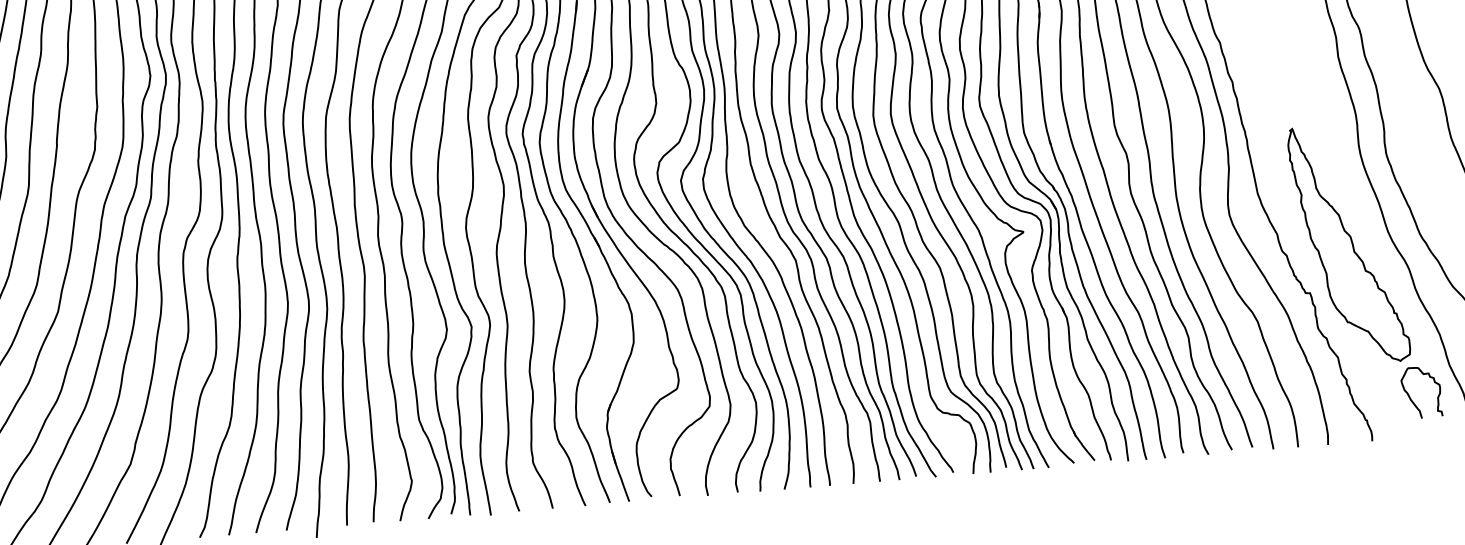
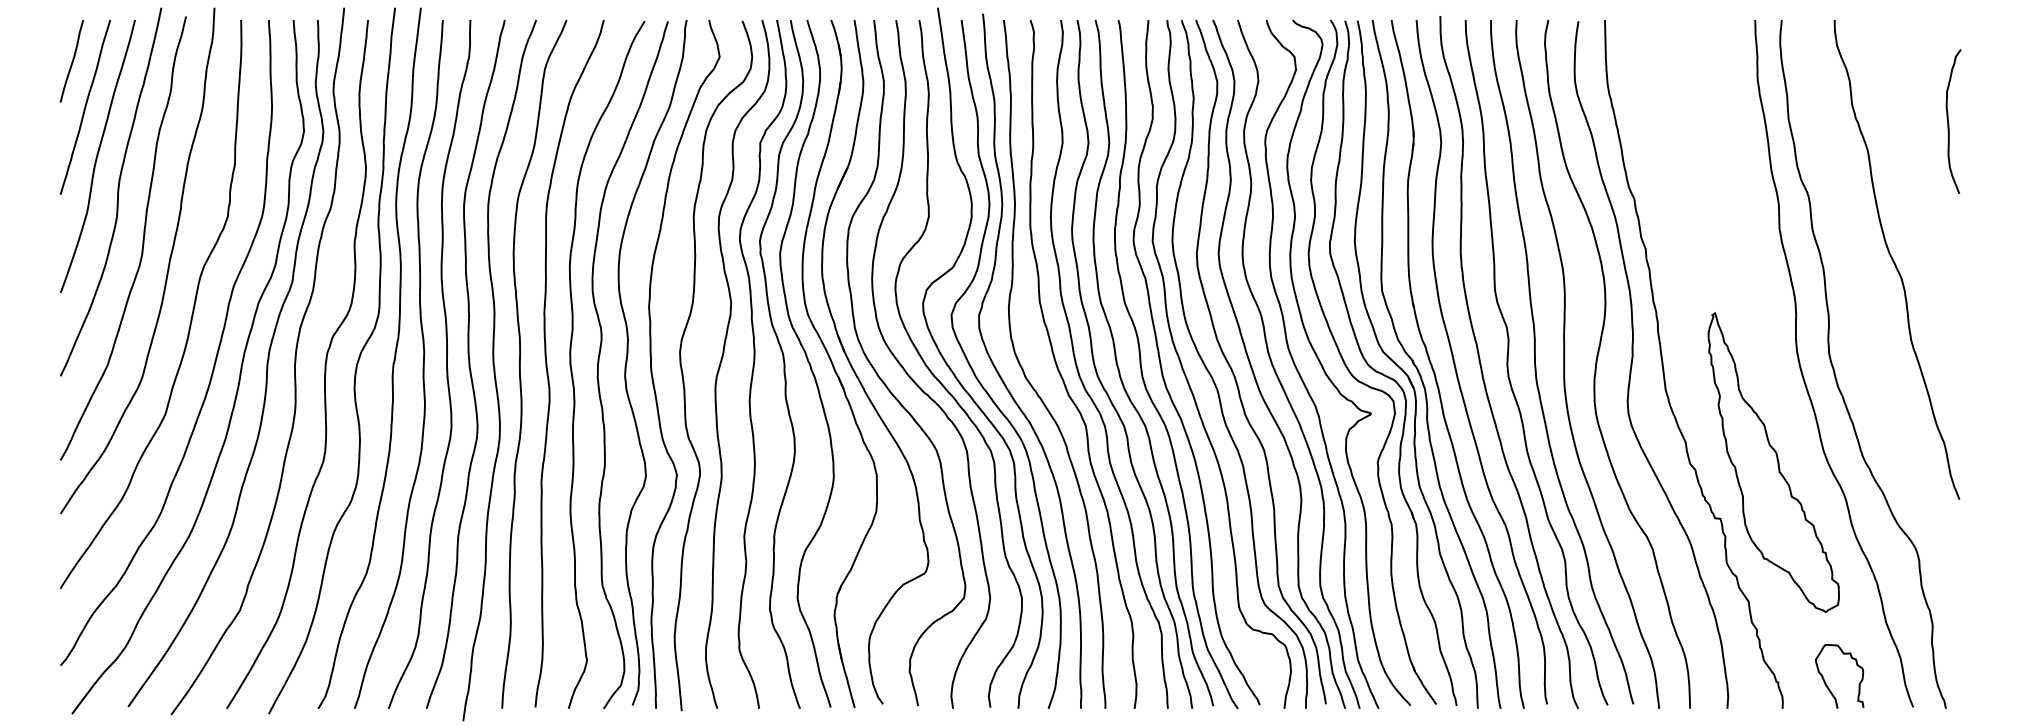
curve: (1411, 399) -> (1826, 683), moved

